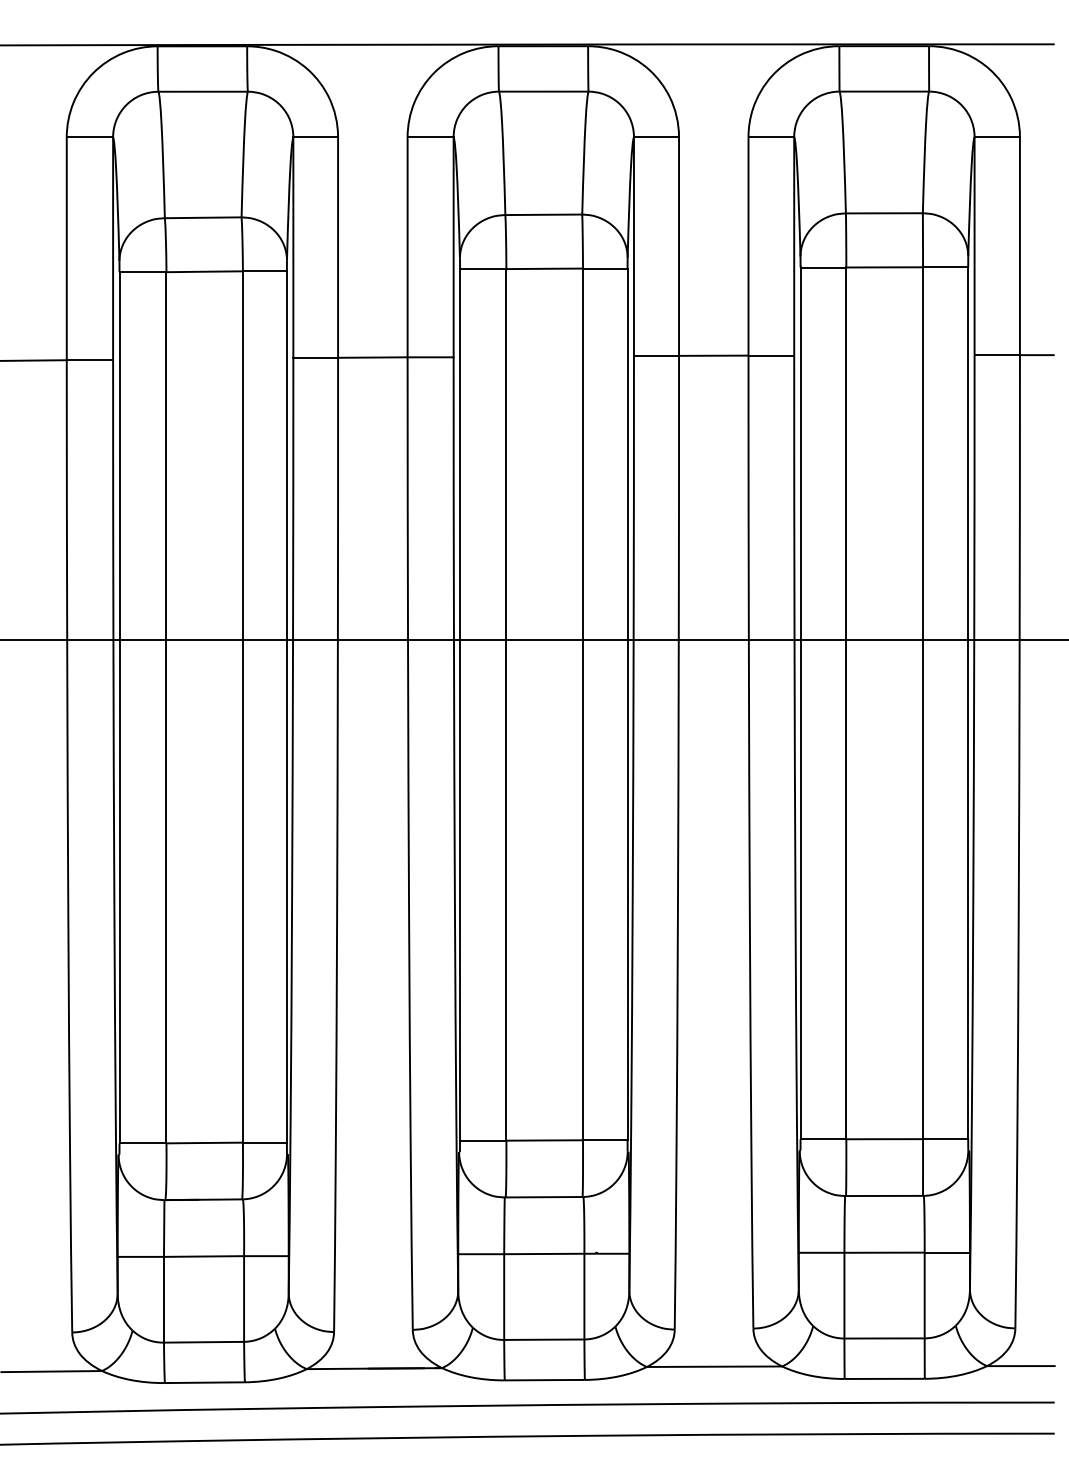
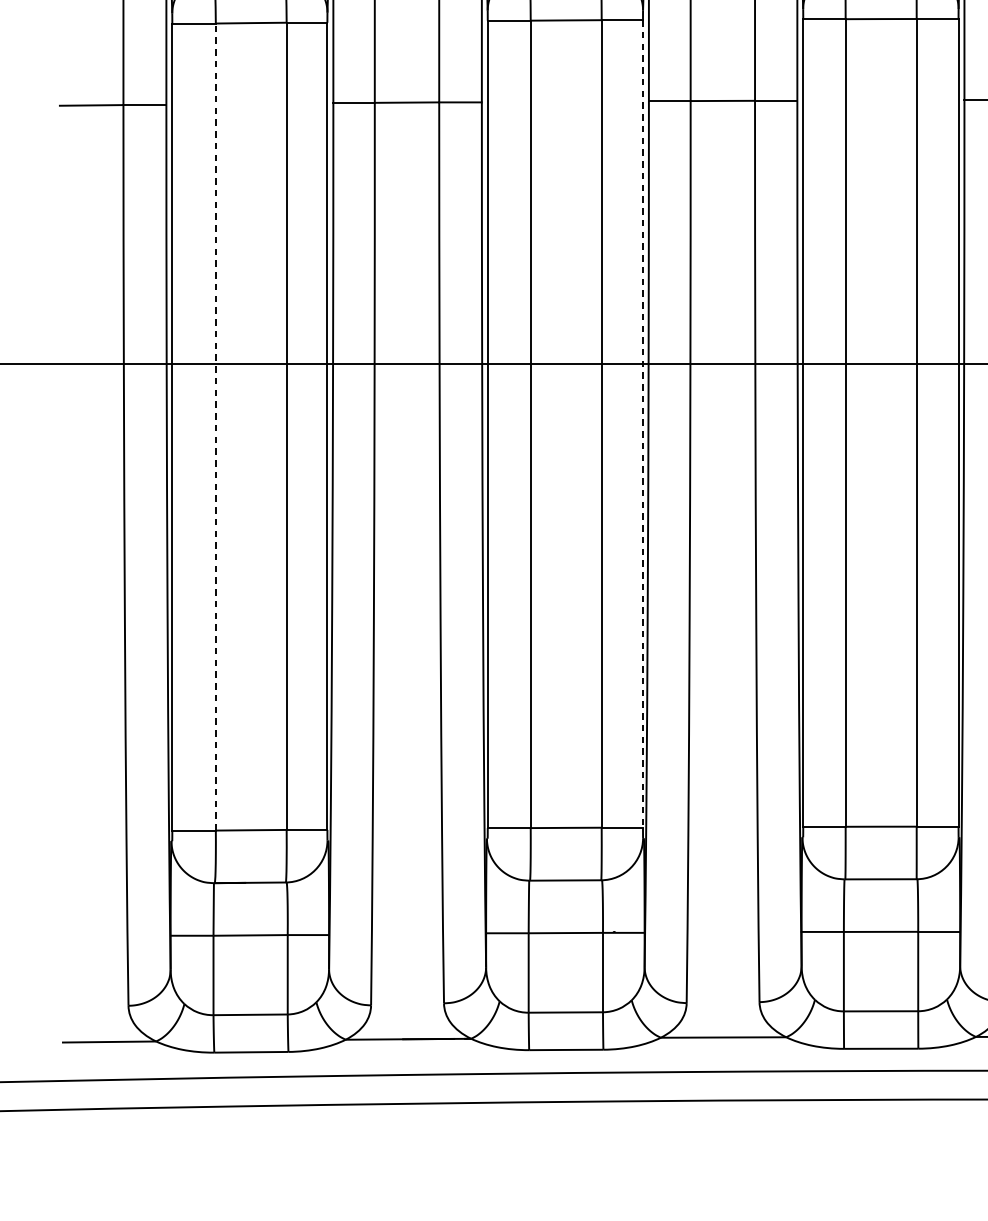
line: (627, 704) -> (642, 424), solid -> dashed
line: (166, 707) -> (215, 426), solid -> dashed

